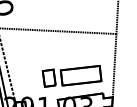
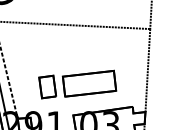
part: (71, 76) -> (76, 84), moved

